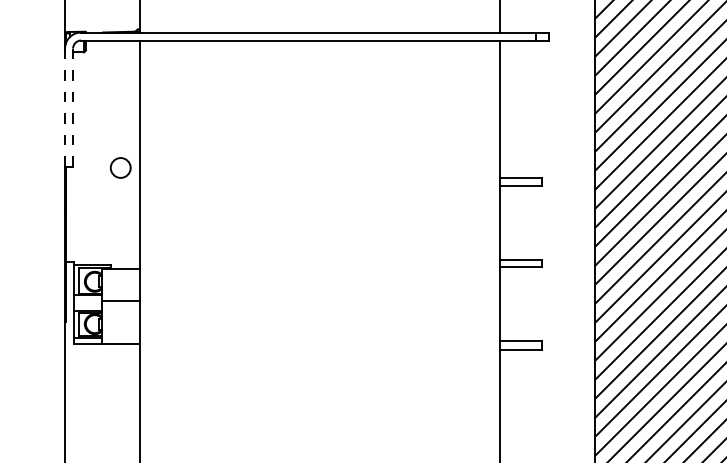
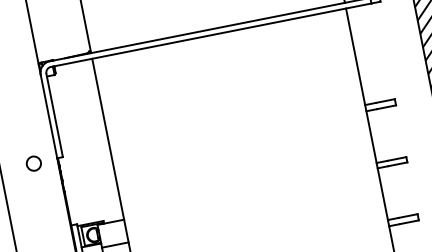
line: (65, 108) -> (49, 117), dashed -> solid
line: (73, 108) -> (55, 115), dashed -> solid
circle: (120, 167) -> (33, 163), moved

